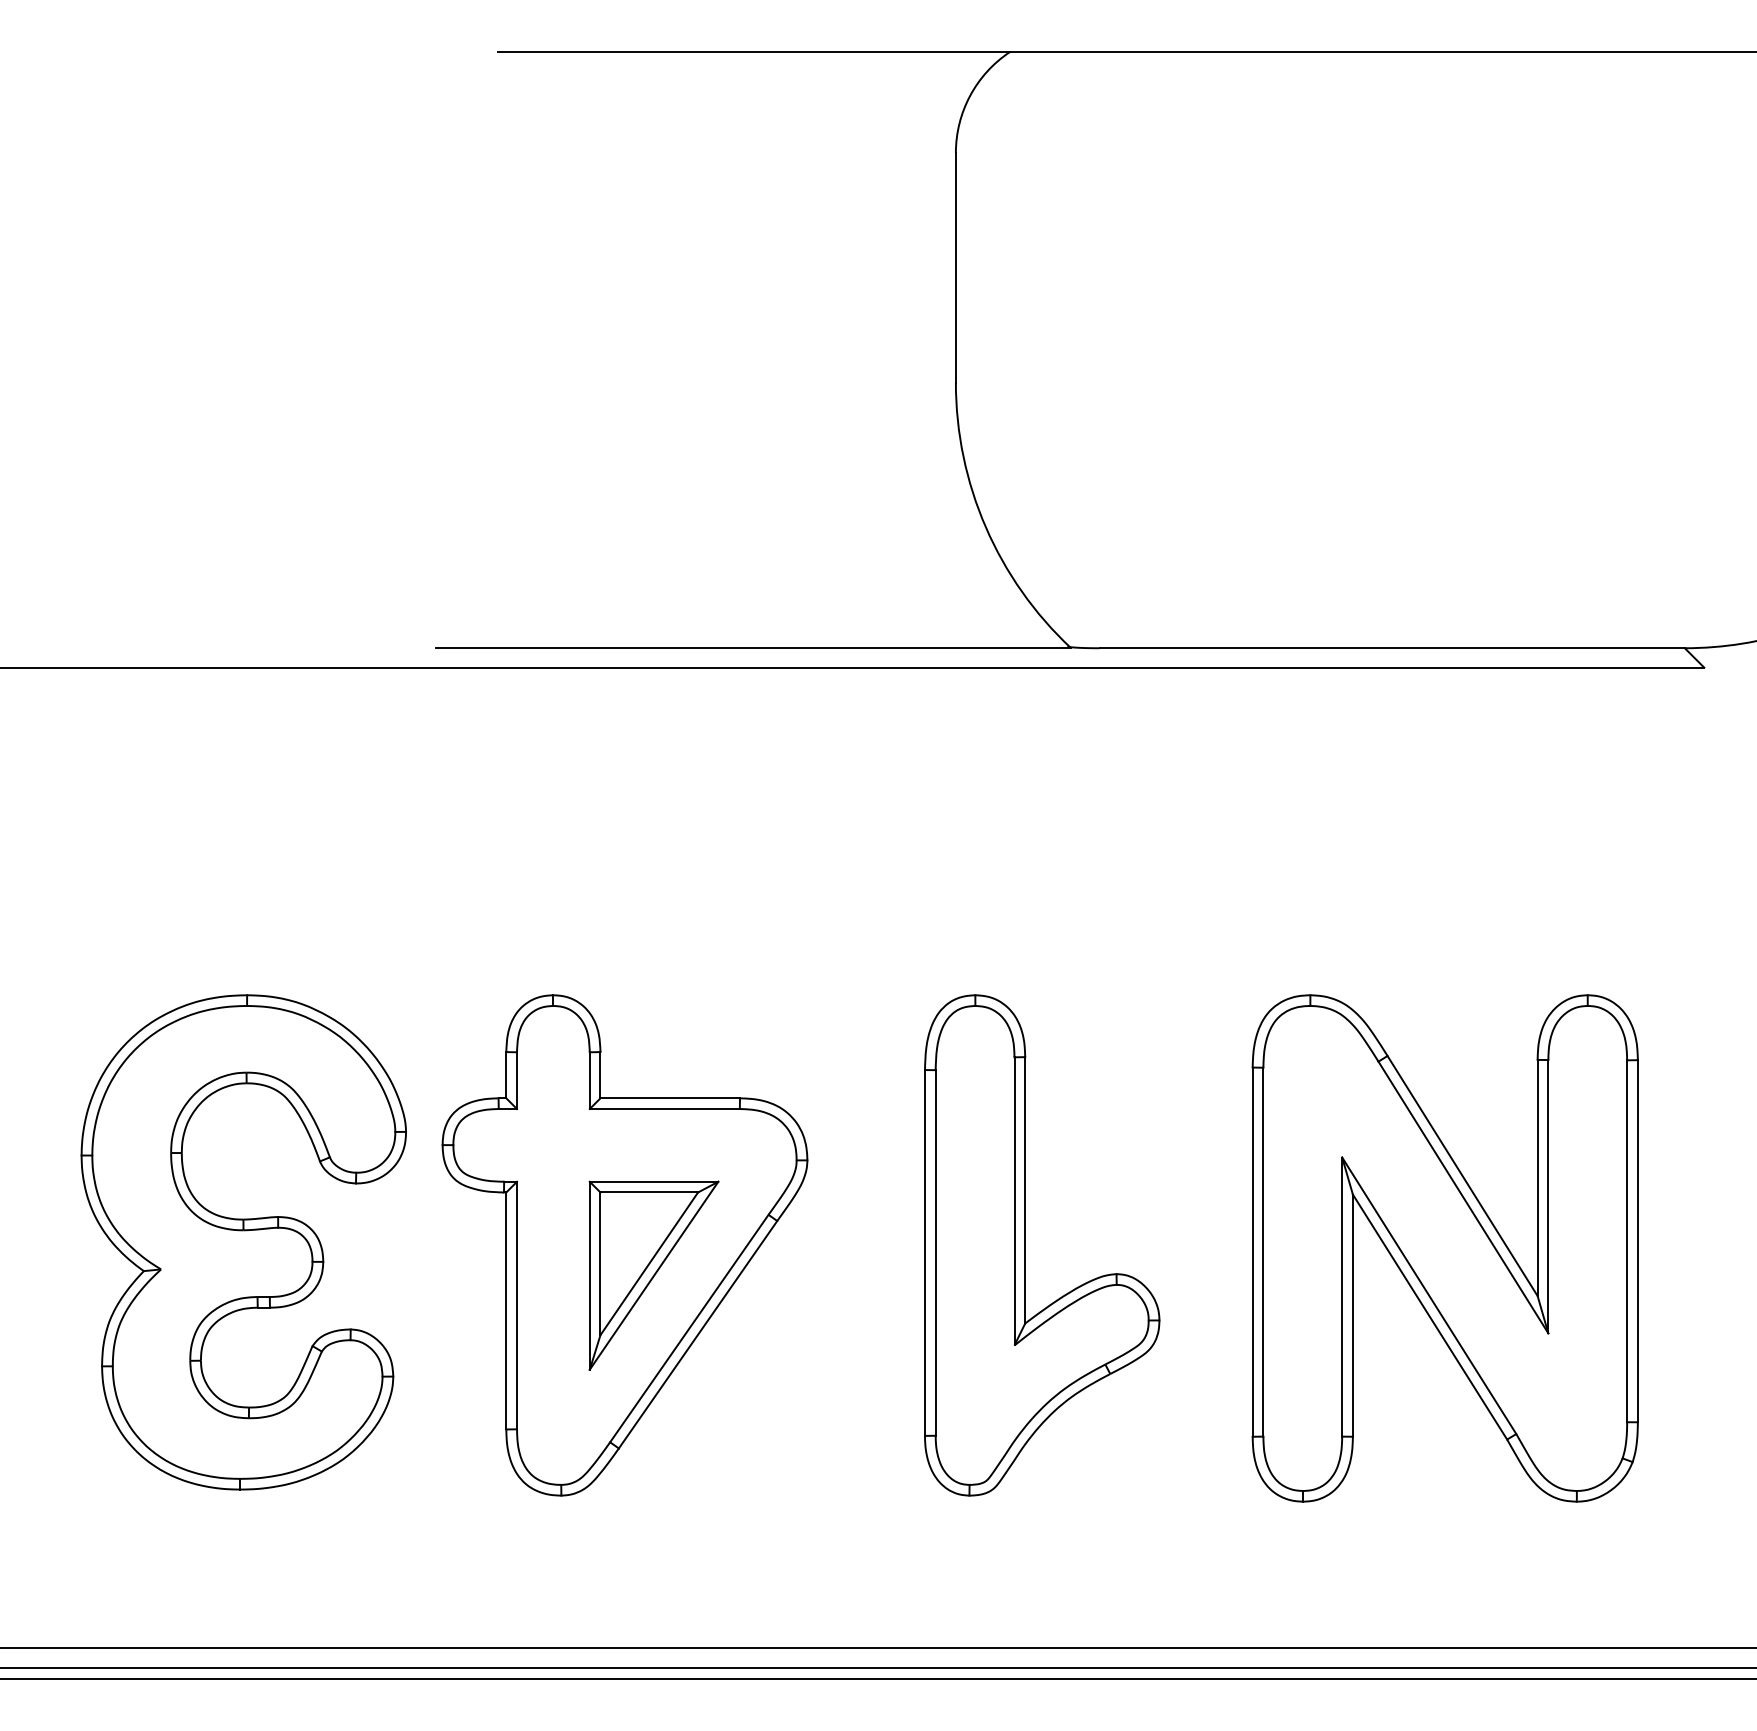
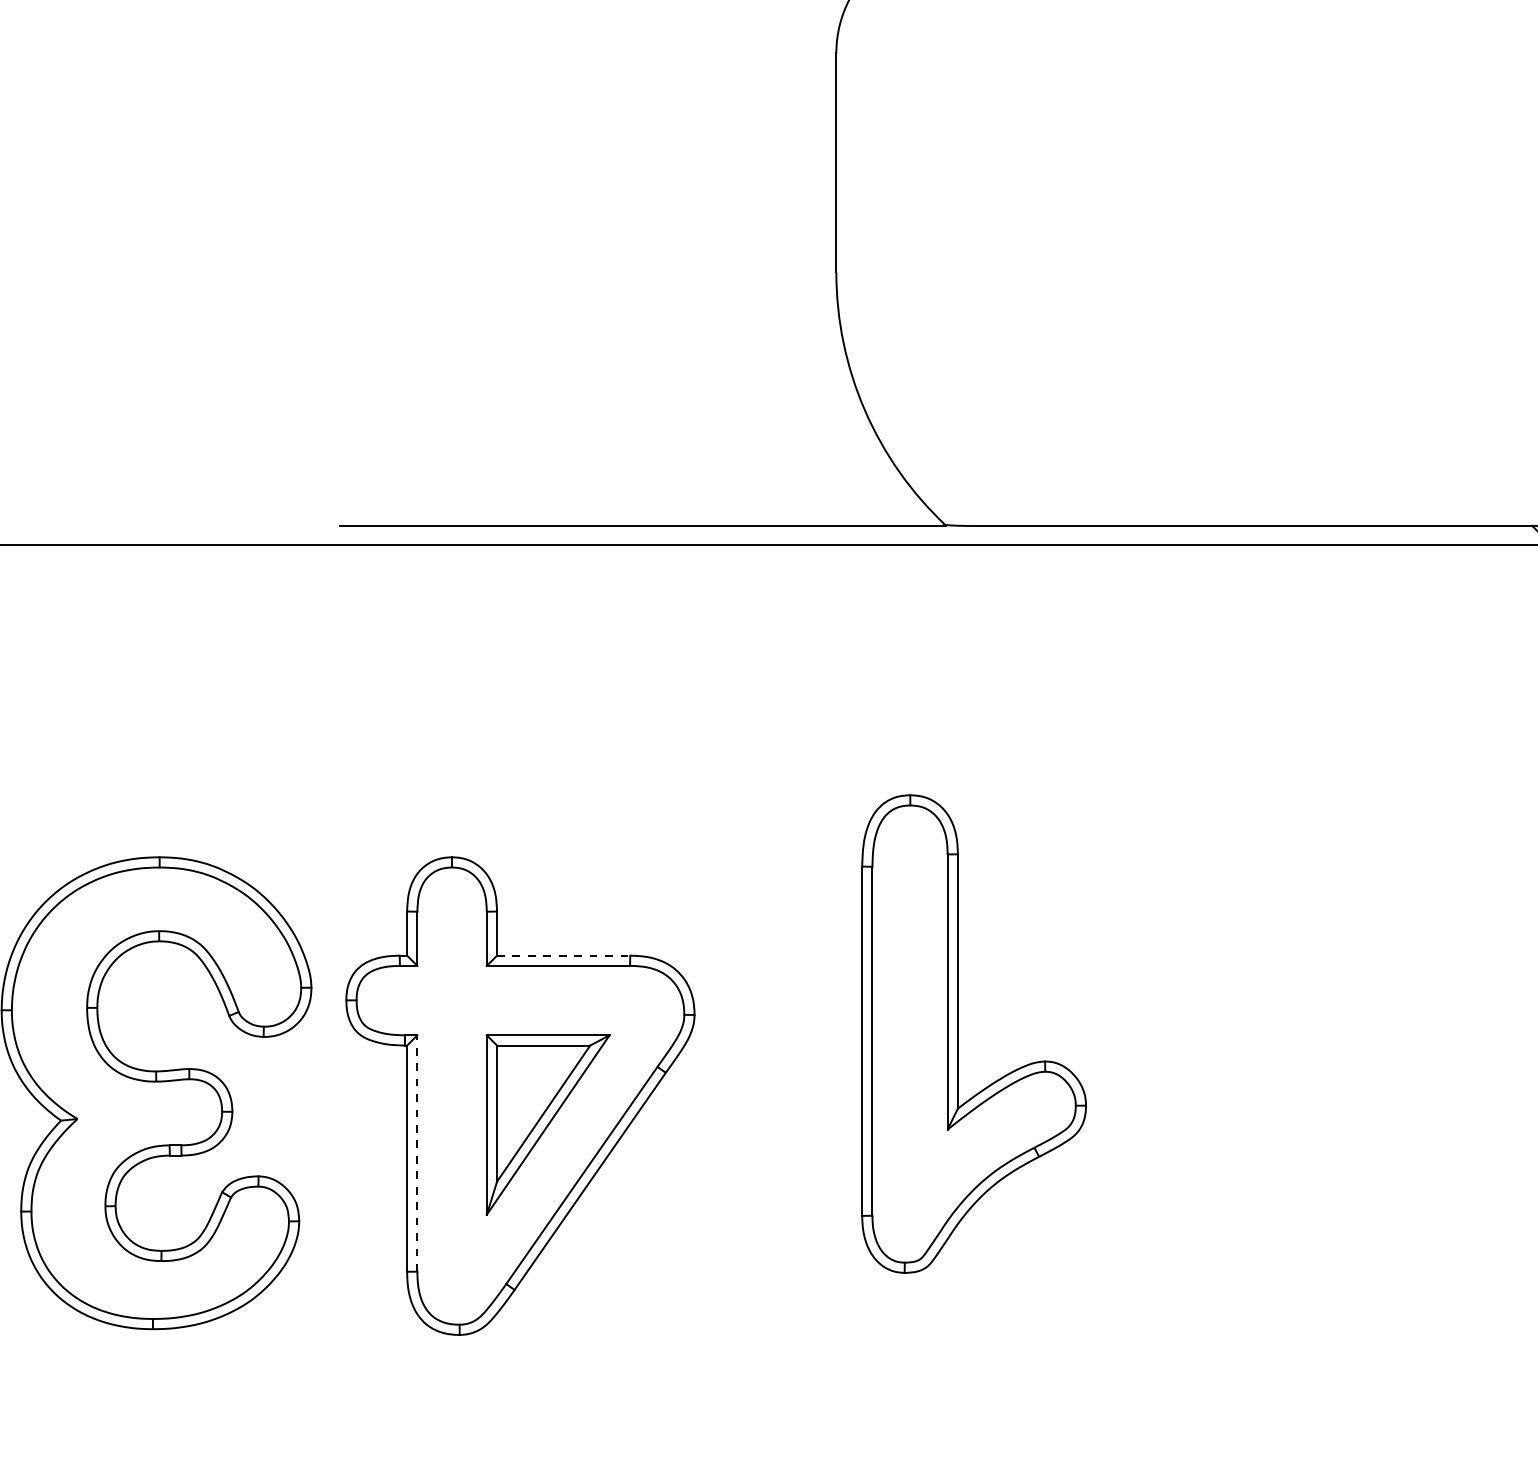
line: (670, 1098) -> (563, 955), solid -> dashed
part: (1025, 1245) -> (958, 1034), moved
part: (1444, 1248) -> (1302, 1099), removed
line: (517, 1305) -> (417, 1153), solid -> dashed

